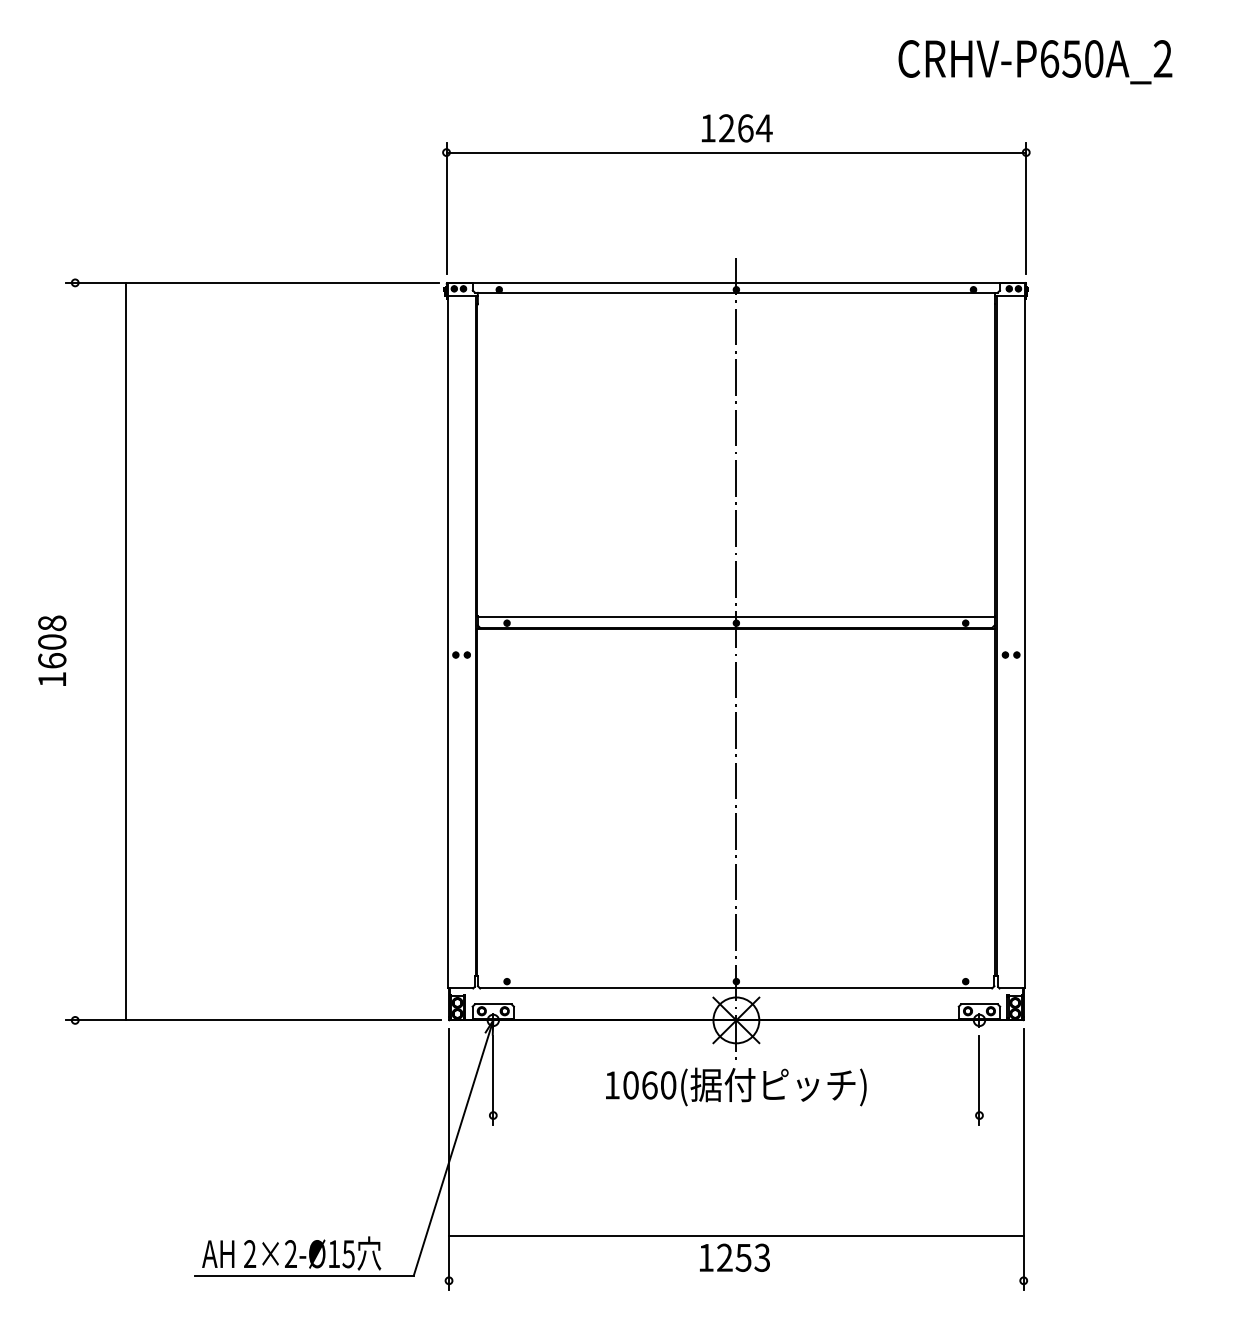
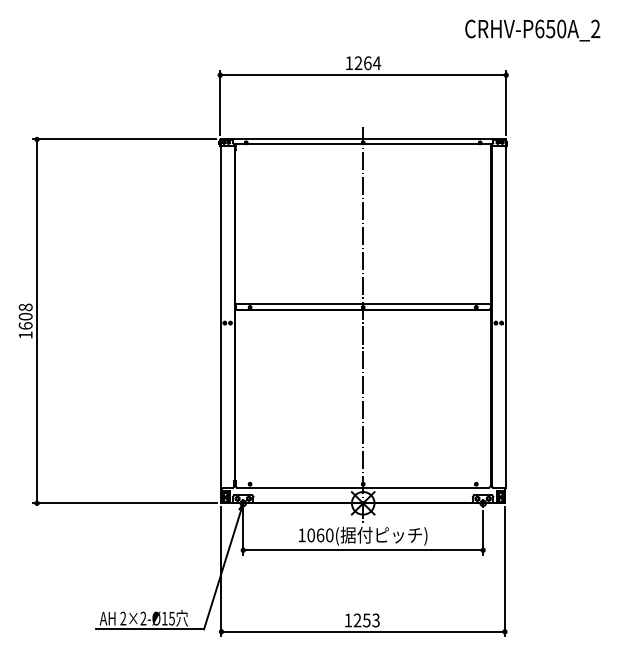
text: (1034, 61) -> (532, 30), moved
line: (126, 651) -> (37, 321), moved
line: (736, 1116) -> (363, 550), added
line: (734, 1235) -> (362, 631), moved

